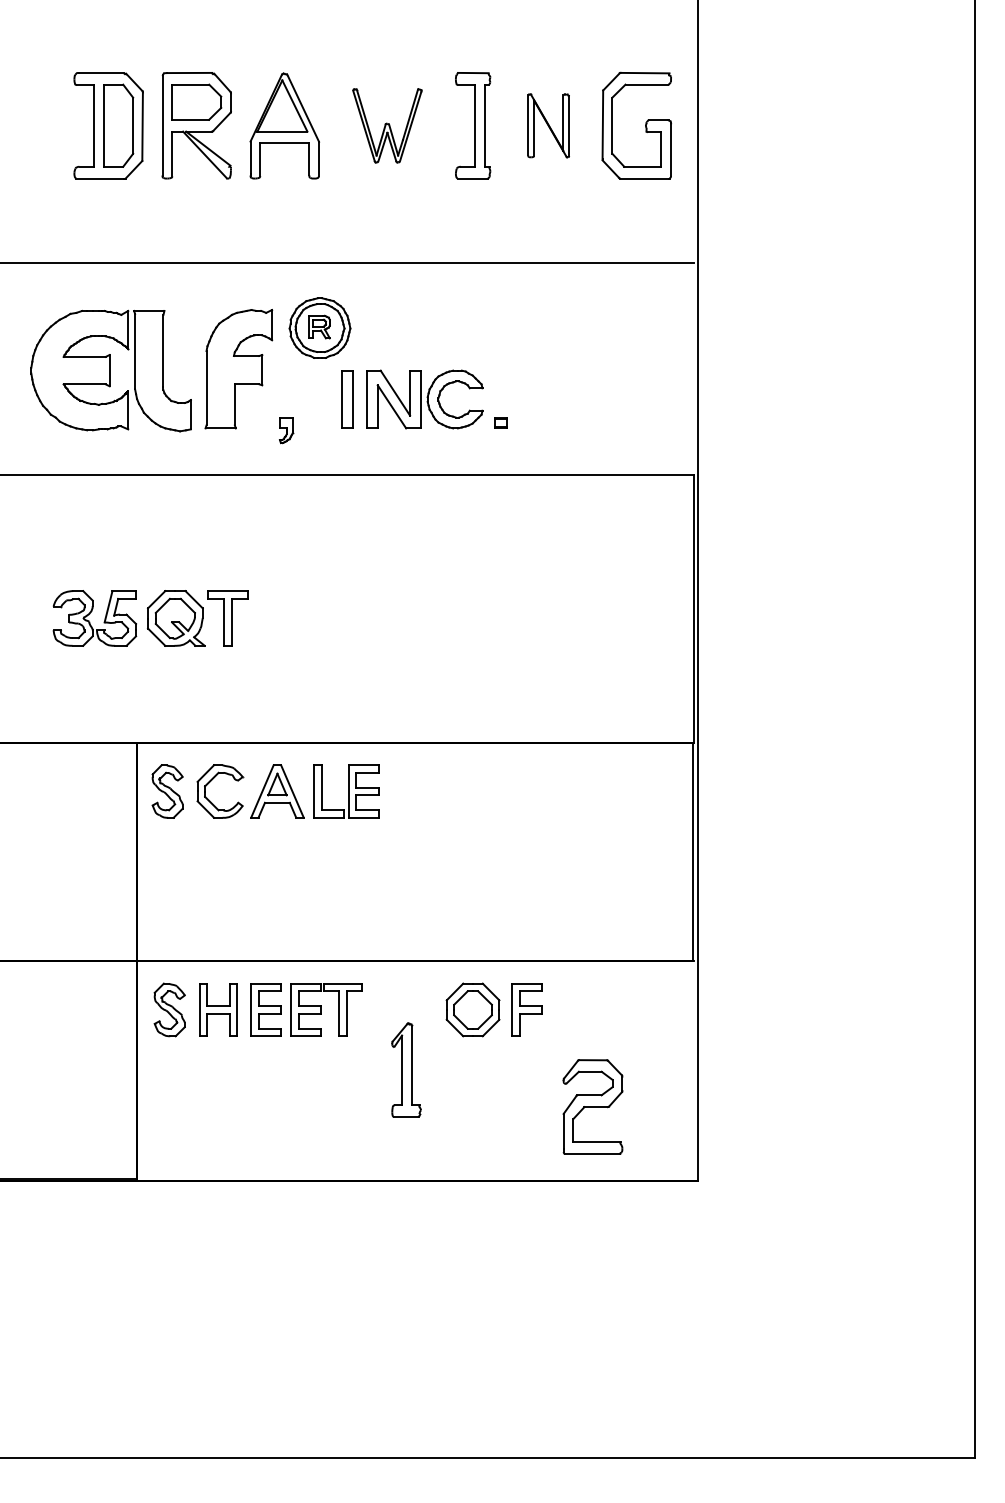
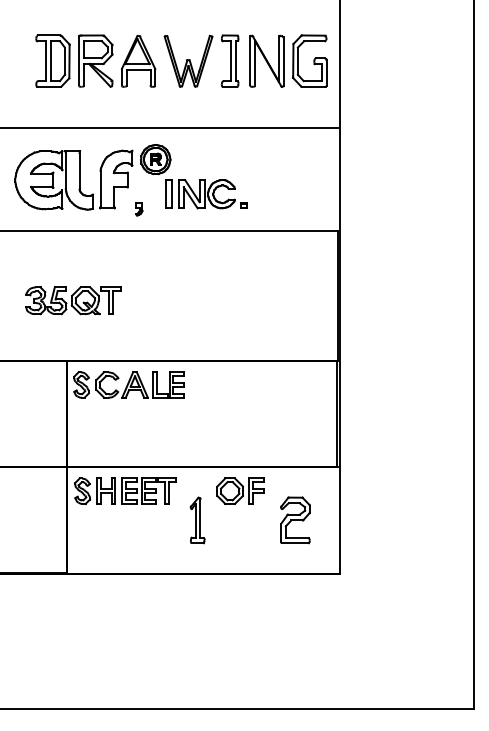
part: (387, 124) -> (188, 60), size x1.43
part: (547, 124) -> (266, 60), size x1.67
part: (592, 1107) -> (295, 520), moved

